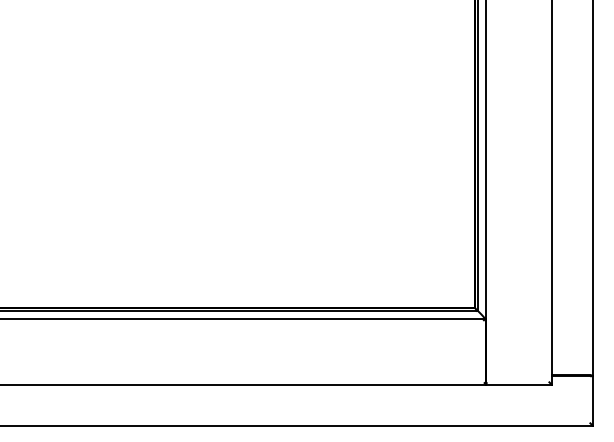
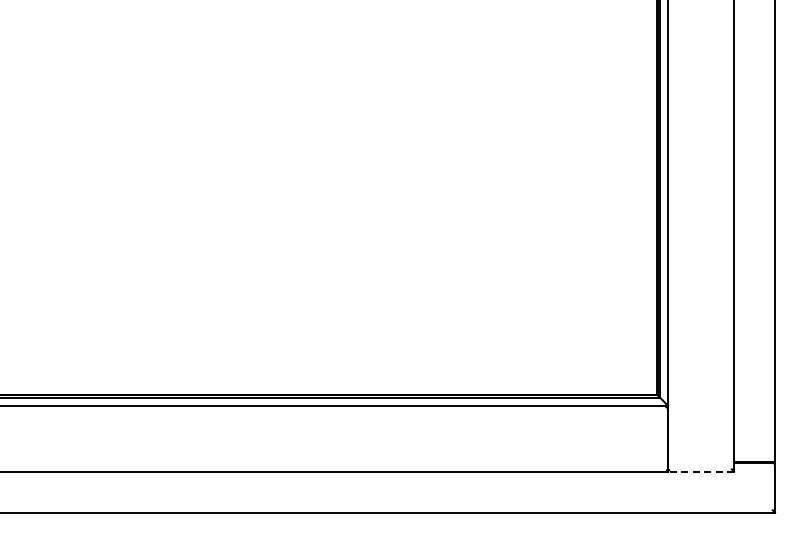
line: (519, 384) -> (701, 471), solid -> dashed

